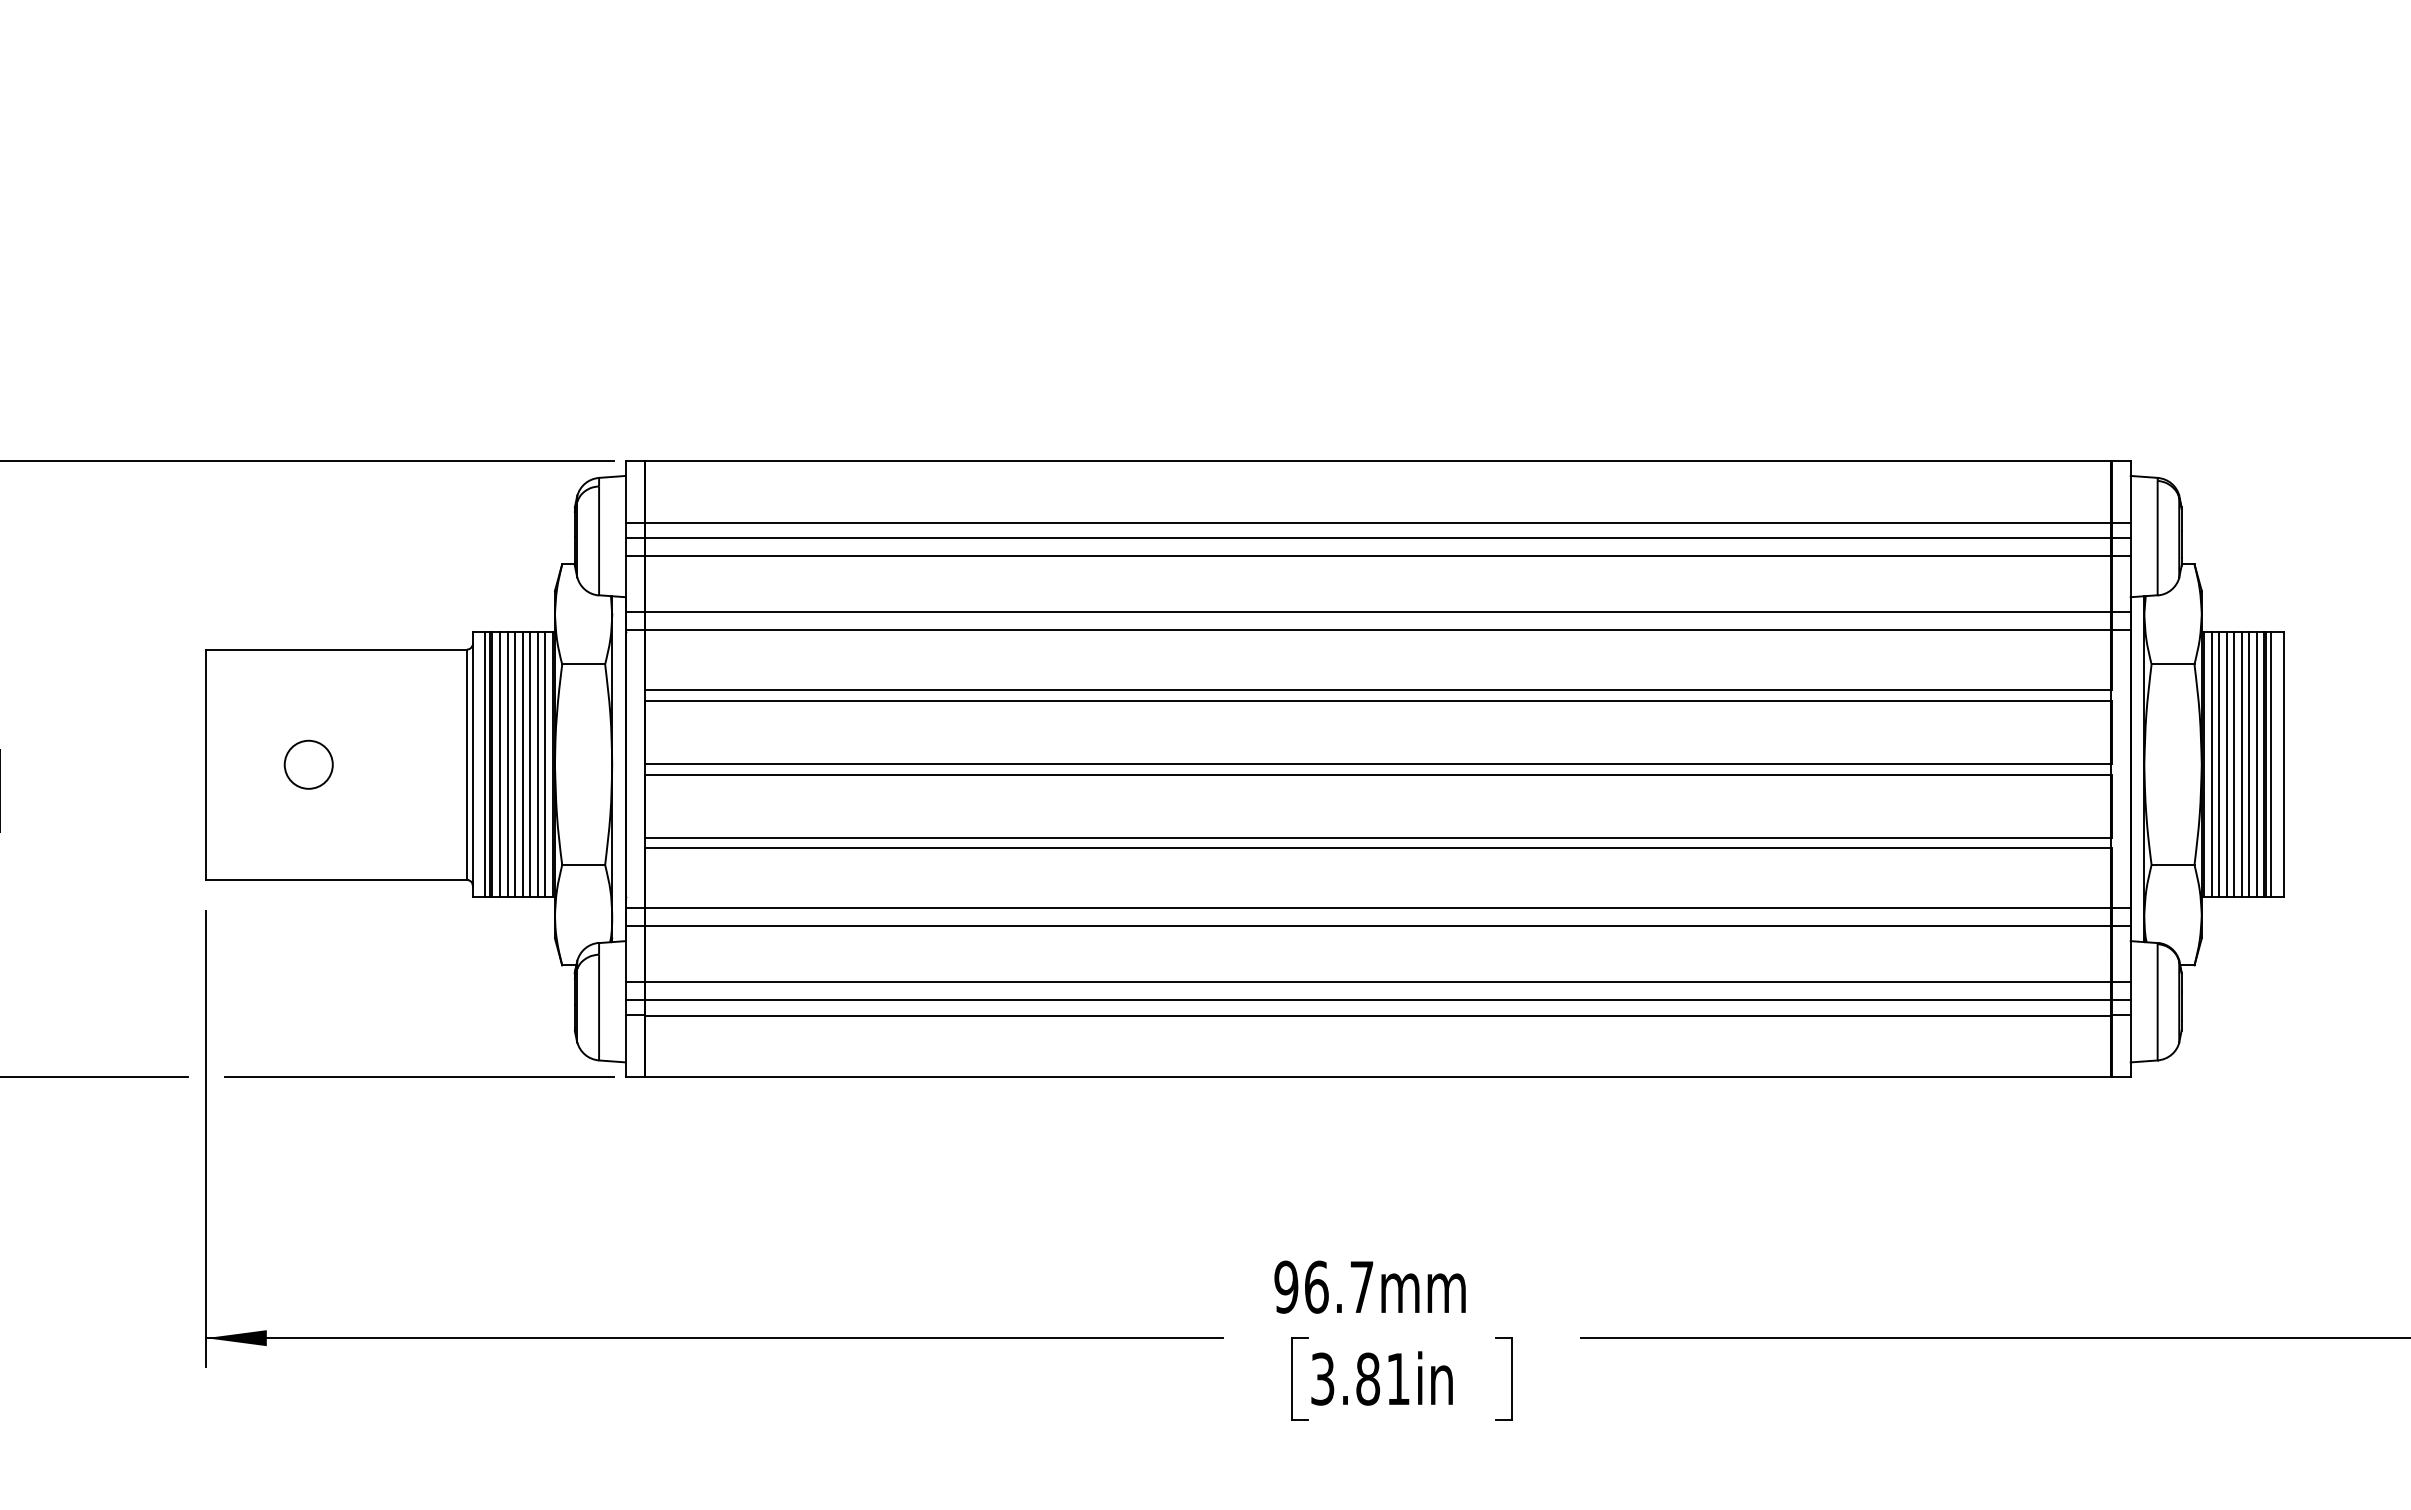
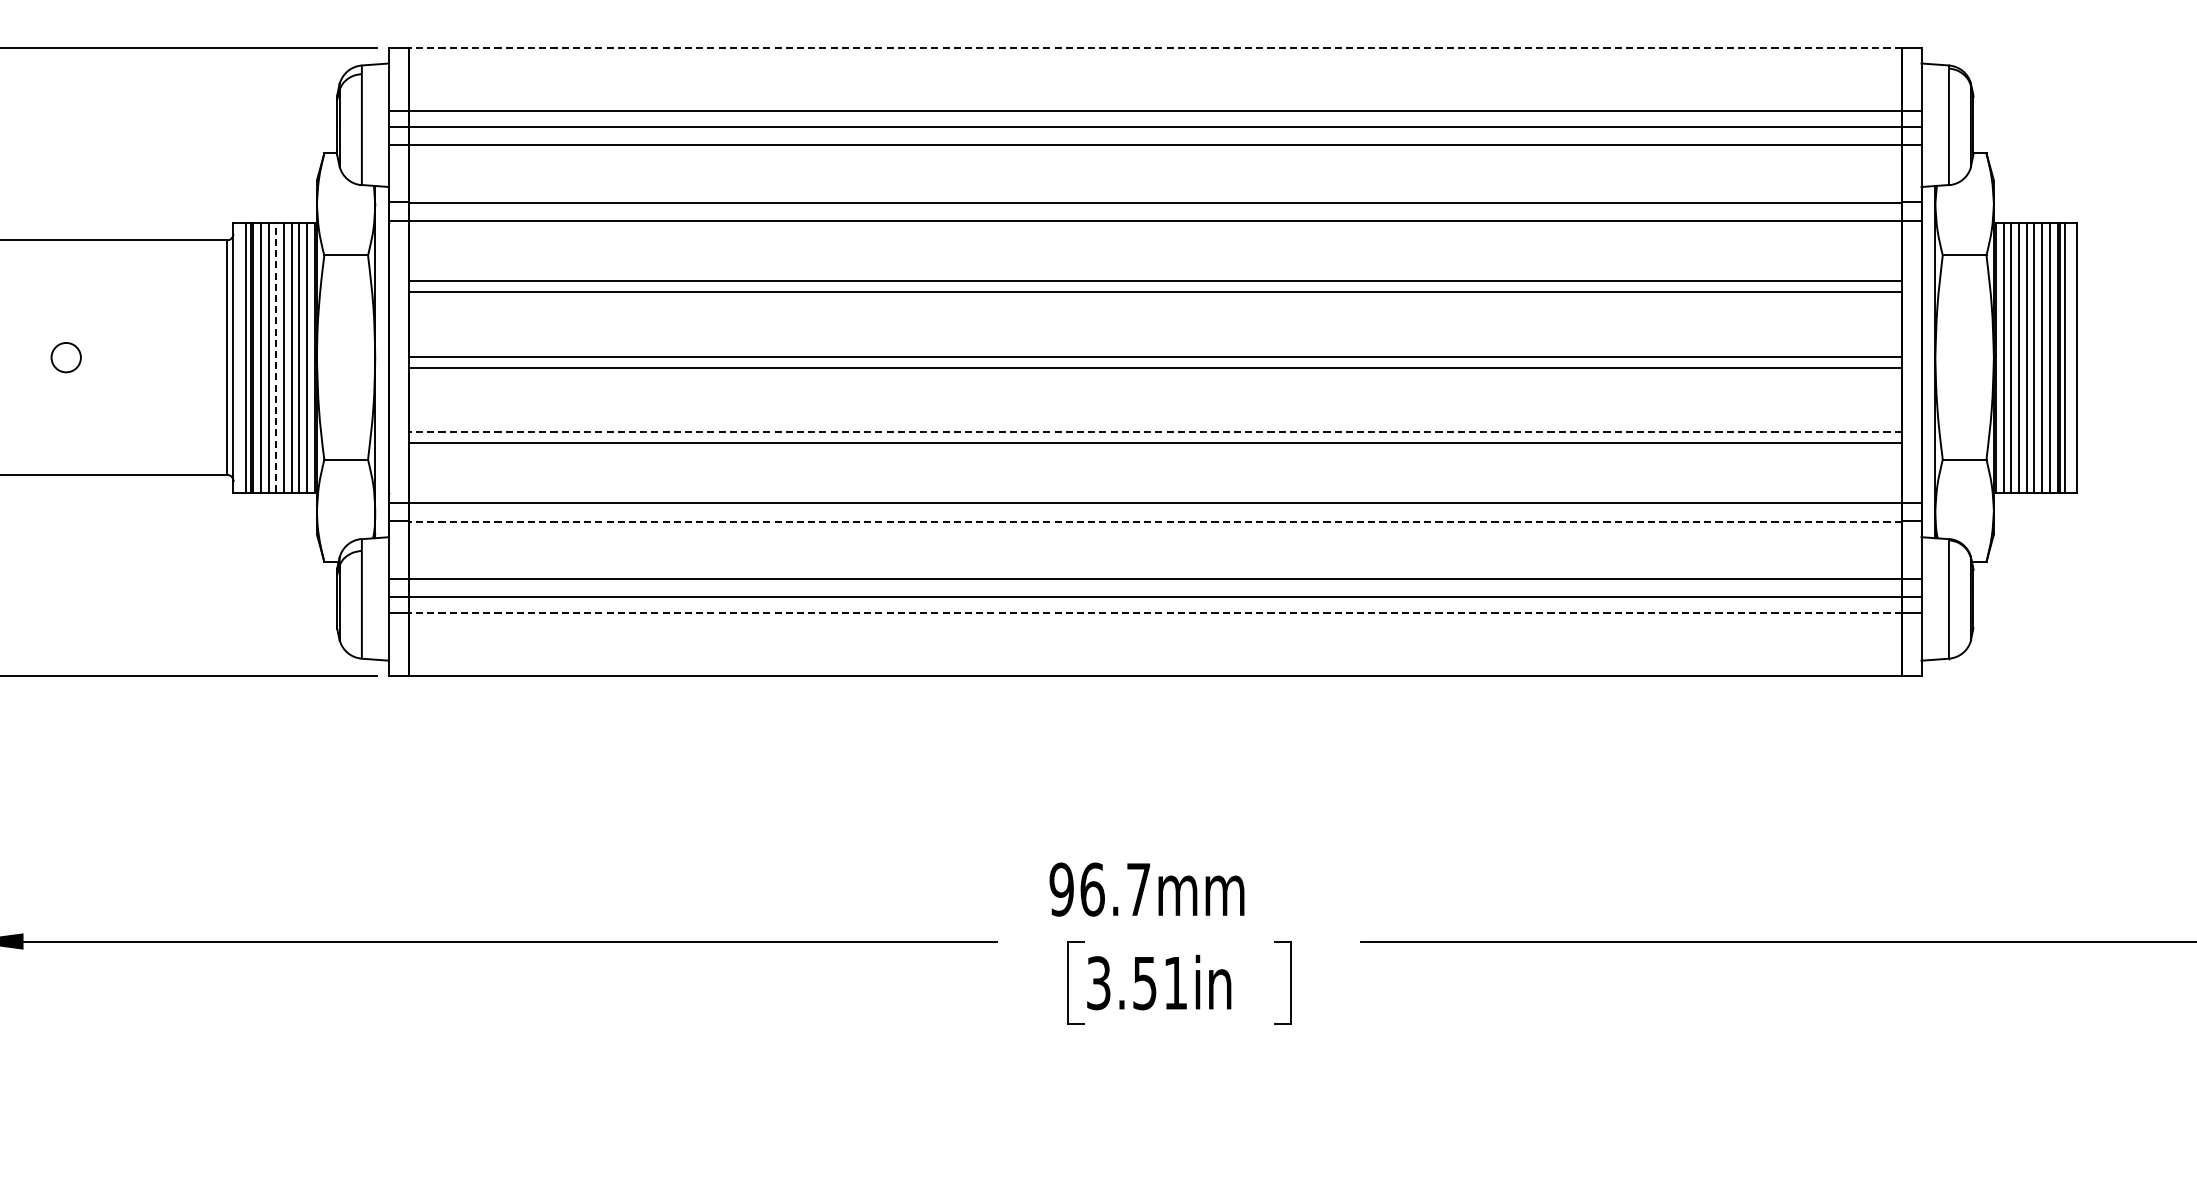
line: (1377, 461) -> (1154, 48), solid -> dashed
circle: (308, 764) -> (65, 357), size x0.6
line: (515, 764) -> (276, 357), solid -> dashed
line: (1377, 837) -> (1154, 431), solid -> dashed
line: (1377, 925) -> (1154, 521), solid -> dashed
line: (1377, 1015) -> (1154, 612), solid -> dashed
text: (1368, 1378) -> (1145, 982), 3.81in -> 3.51in

